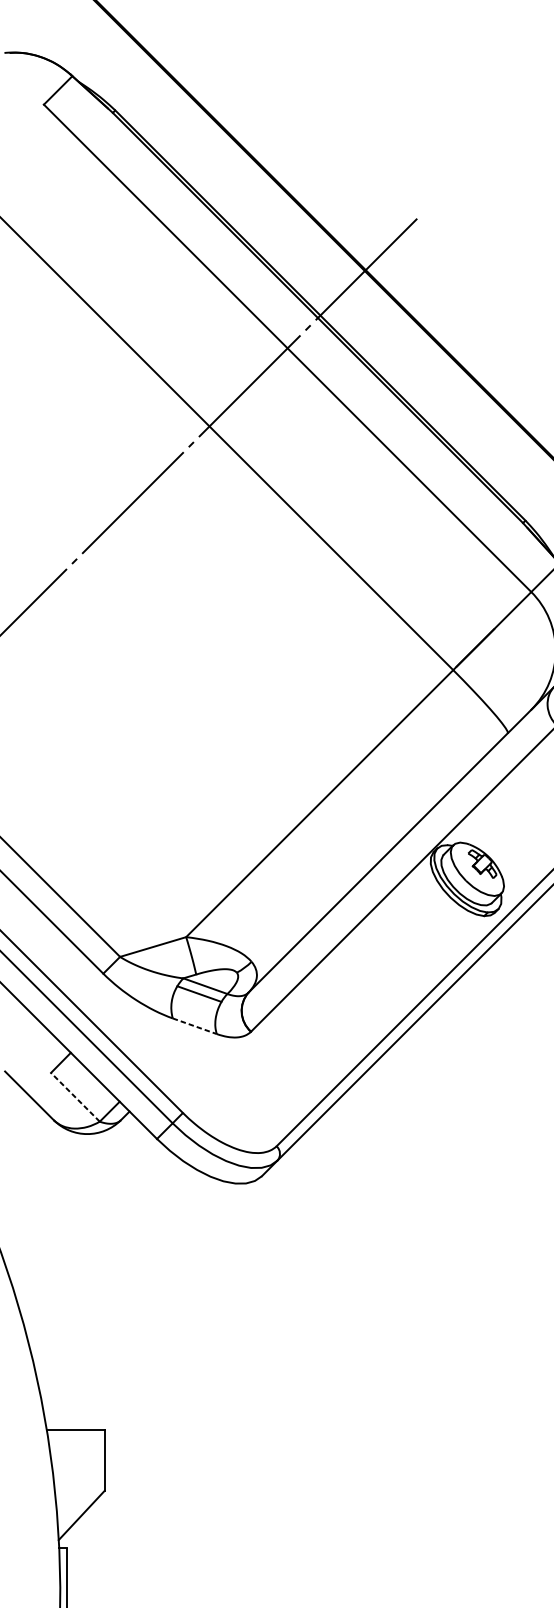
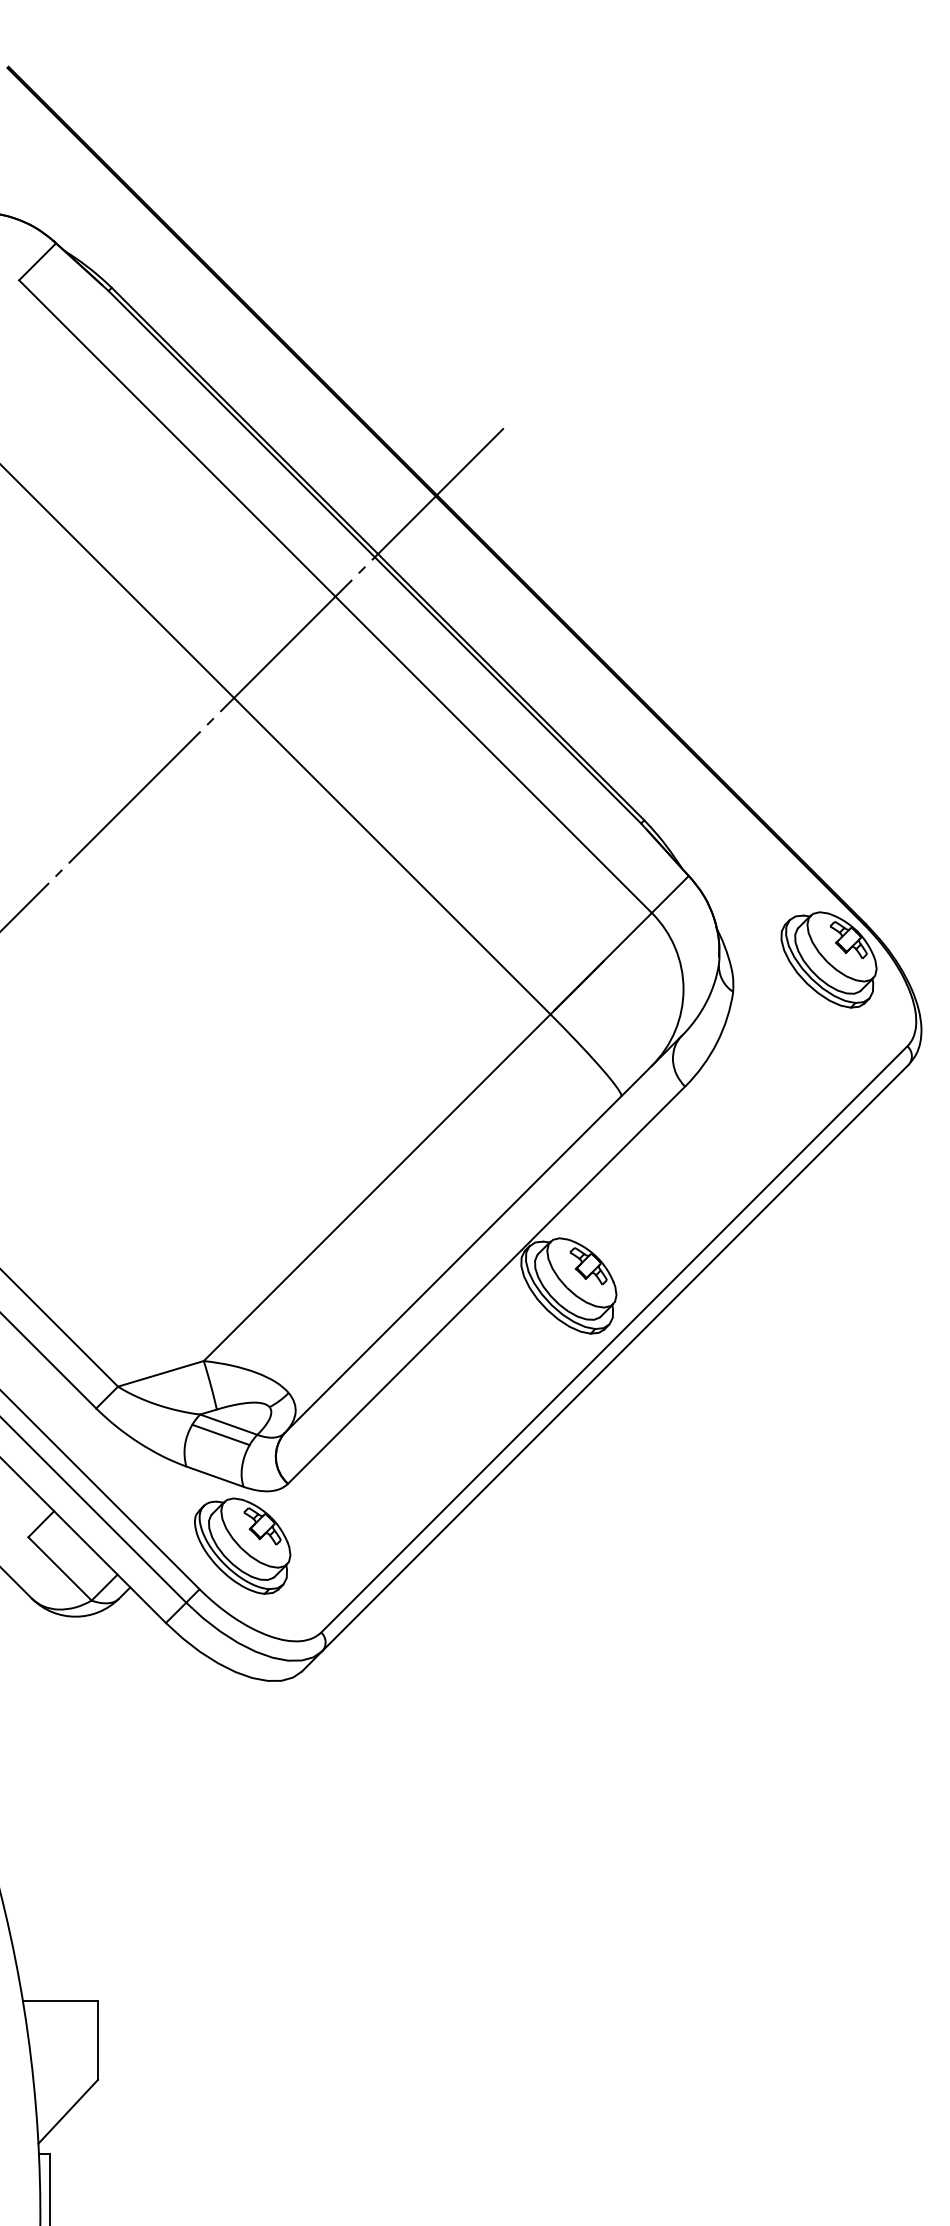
line: (195, 1026) -> (215, 1476), dashed -> solid
part: (215, 1079) -> (242, 1545), added
line: (75, 1096) -> (60, 1568), dashed -> solid

